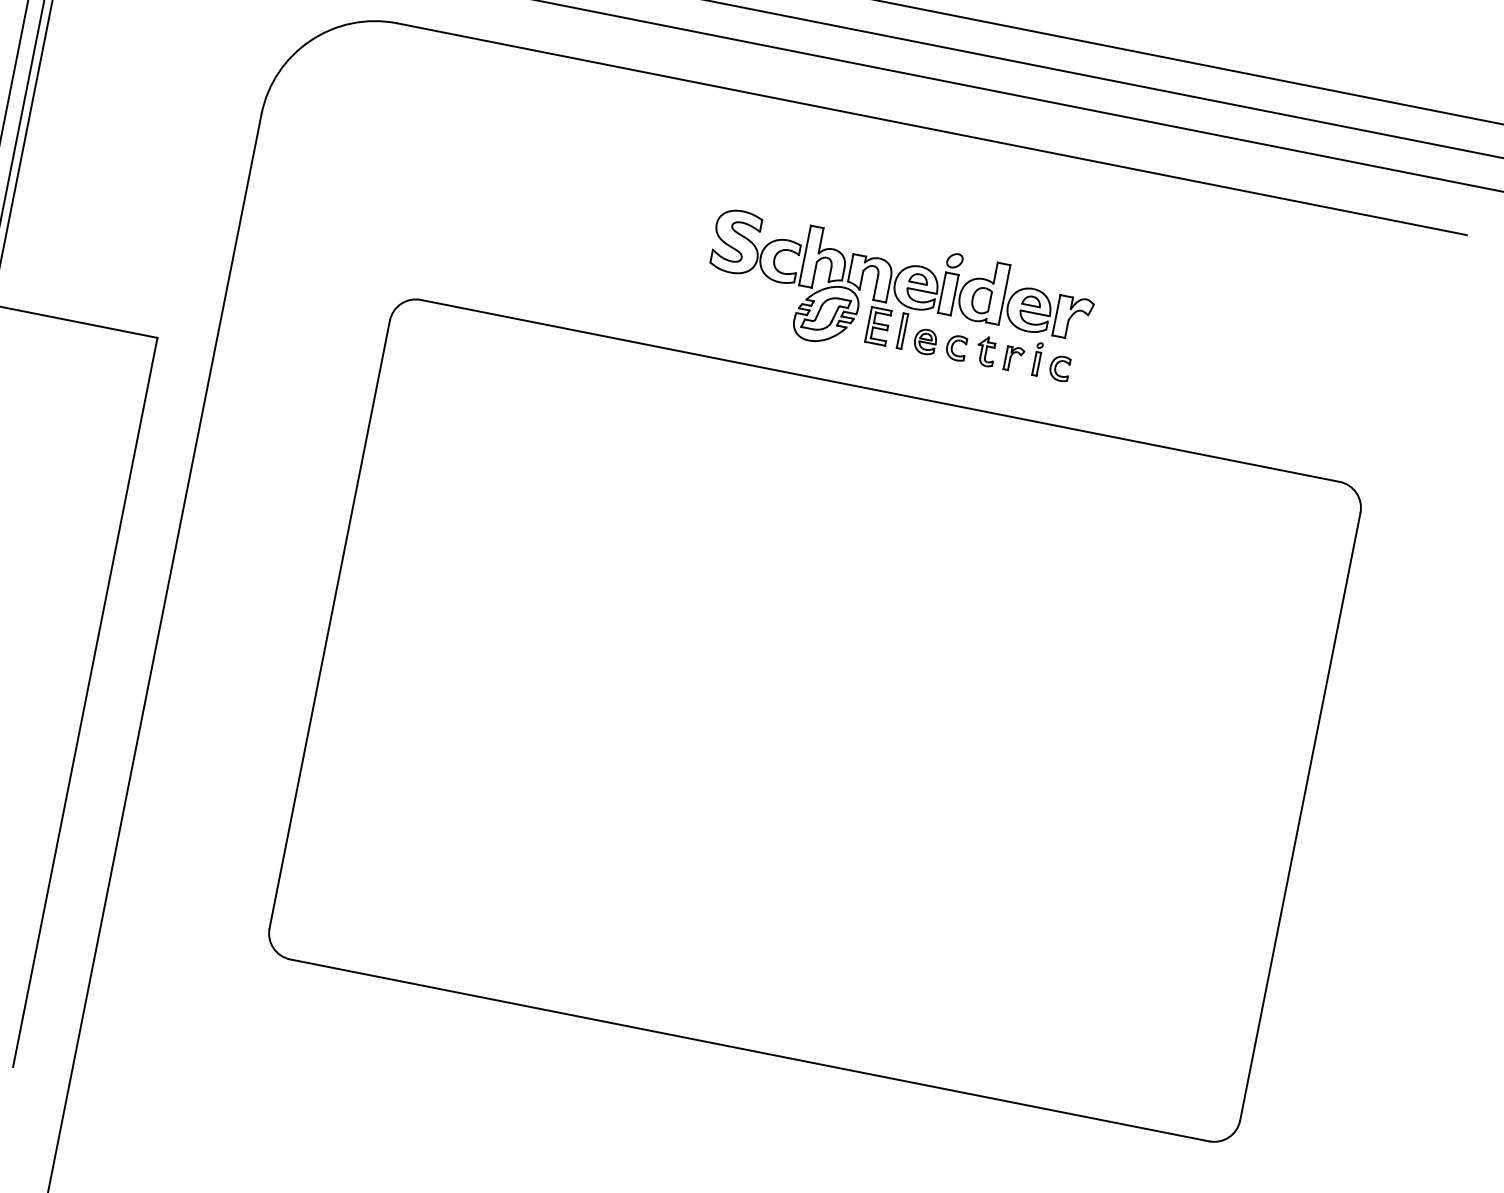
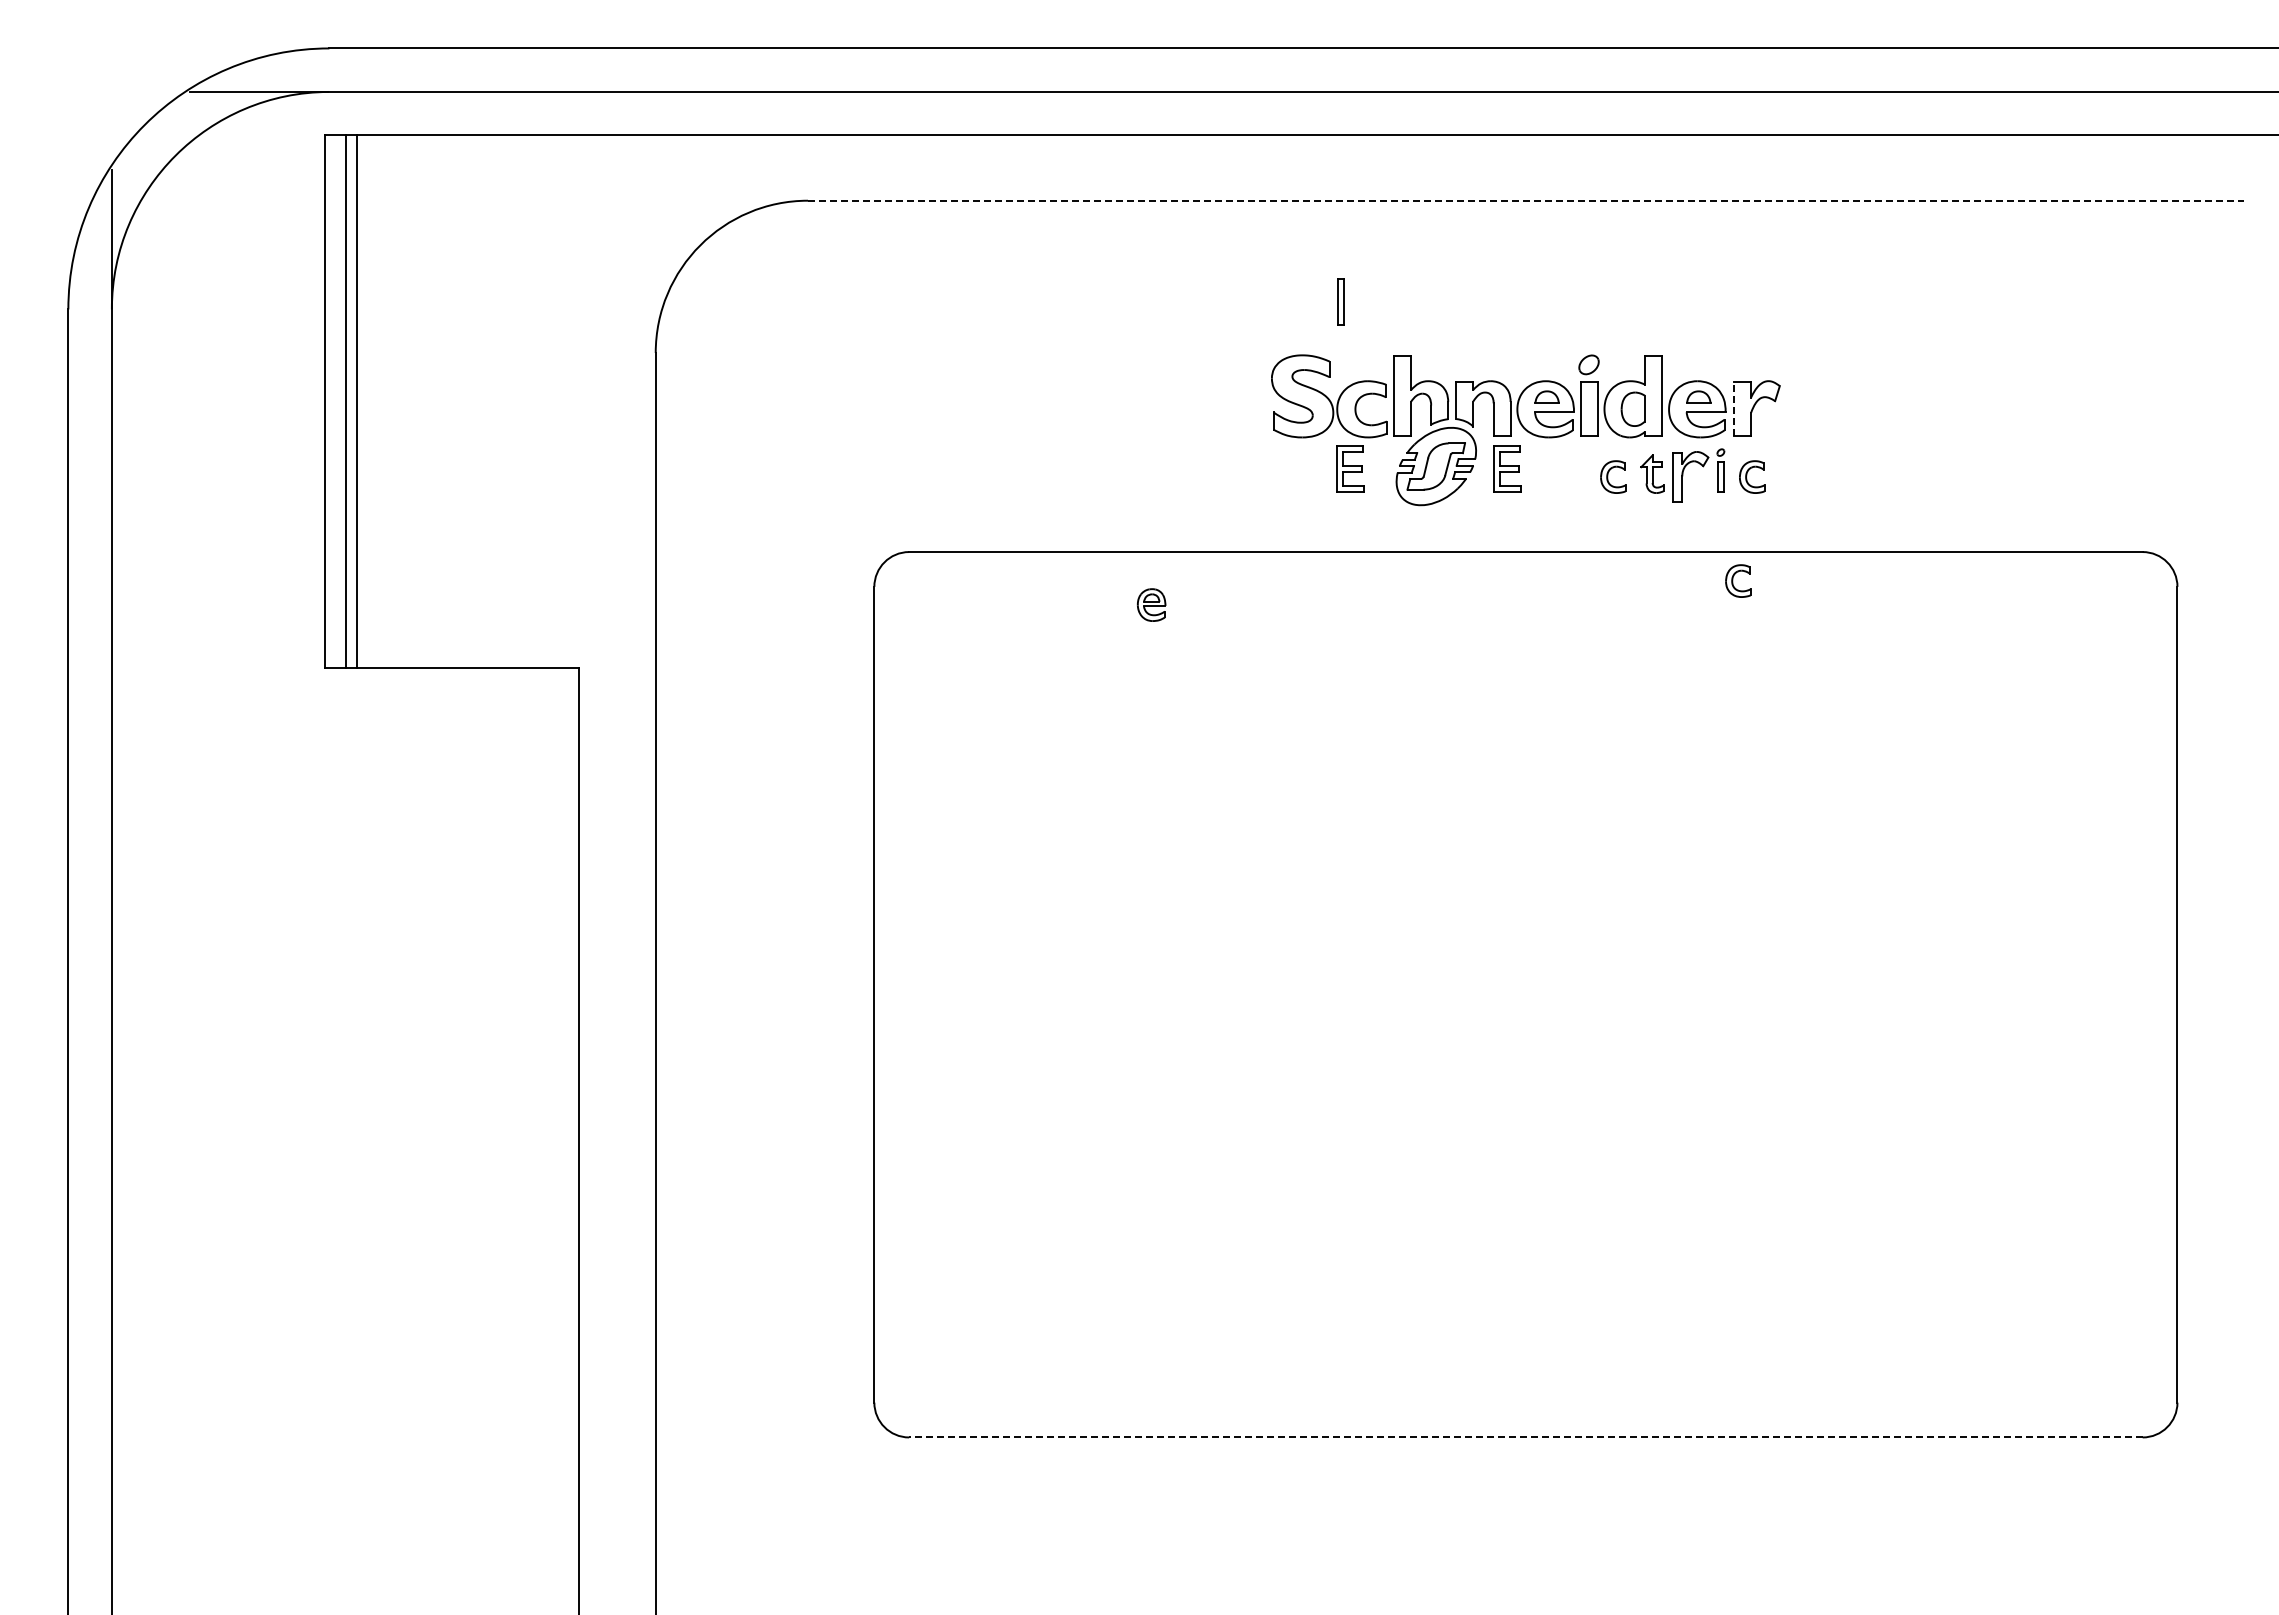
line: (931, 129) -> (1525, 200), solid -> dashed
part: (761, 302) -> (1350, 468), added
line: (1056, 314) -> (1734, 408), solid -> dashed
part: (902, 330) -> (1340, 301), moved
part: (925, 341) -> (1151, 604), moved
part: (1014, 358) -> (1690, 476), size x1.6
part: (1034, 443) -> (1738, 580), added
line: (749, 1050) -> (1525, 1437), solid -> dashed

